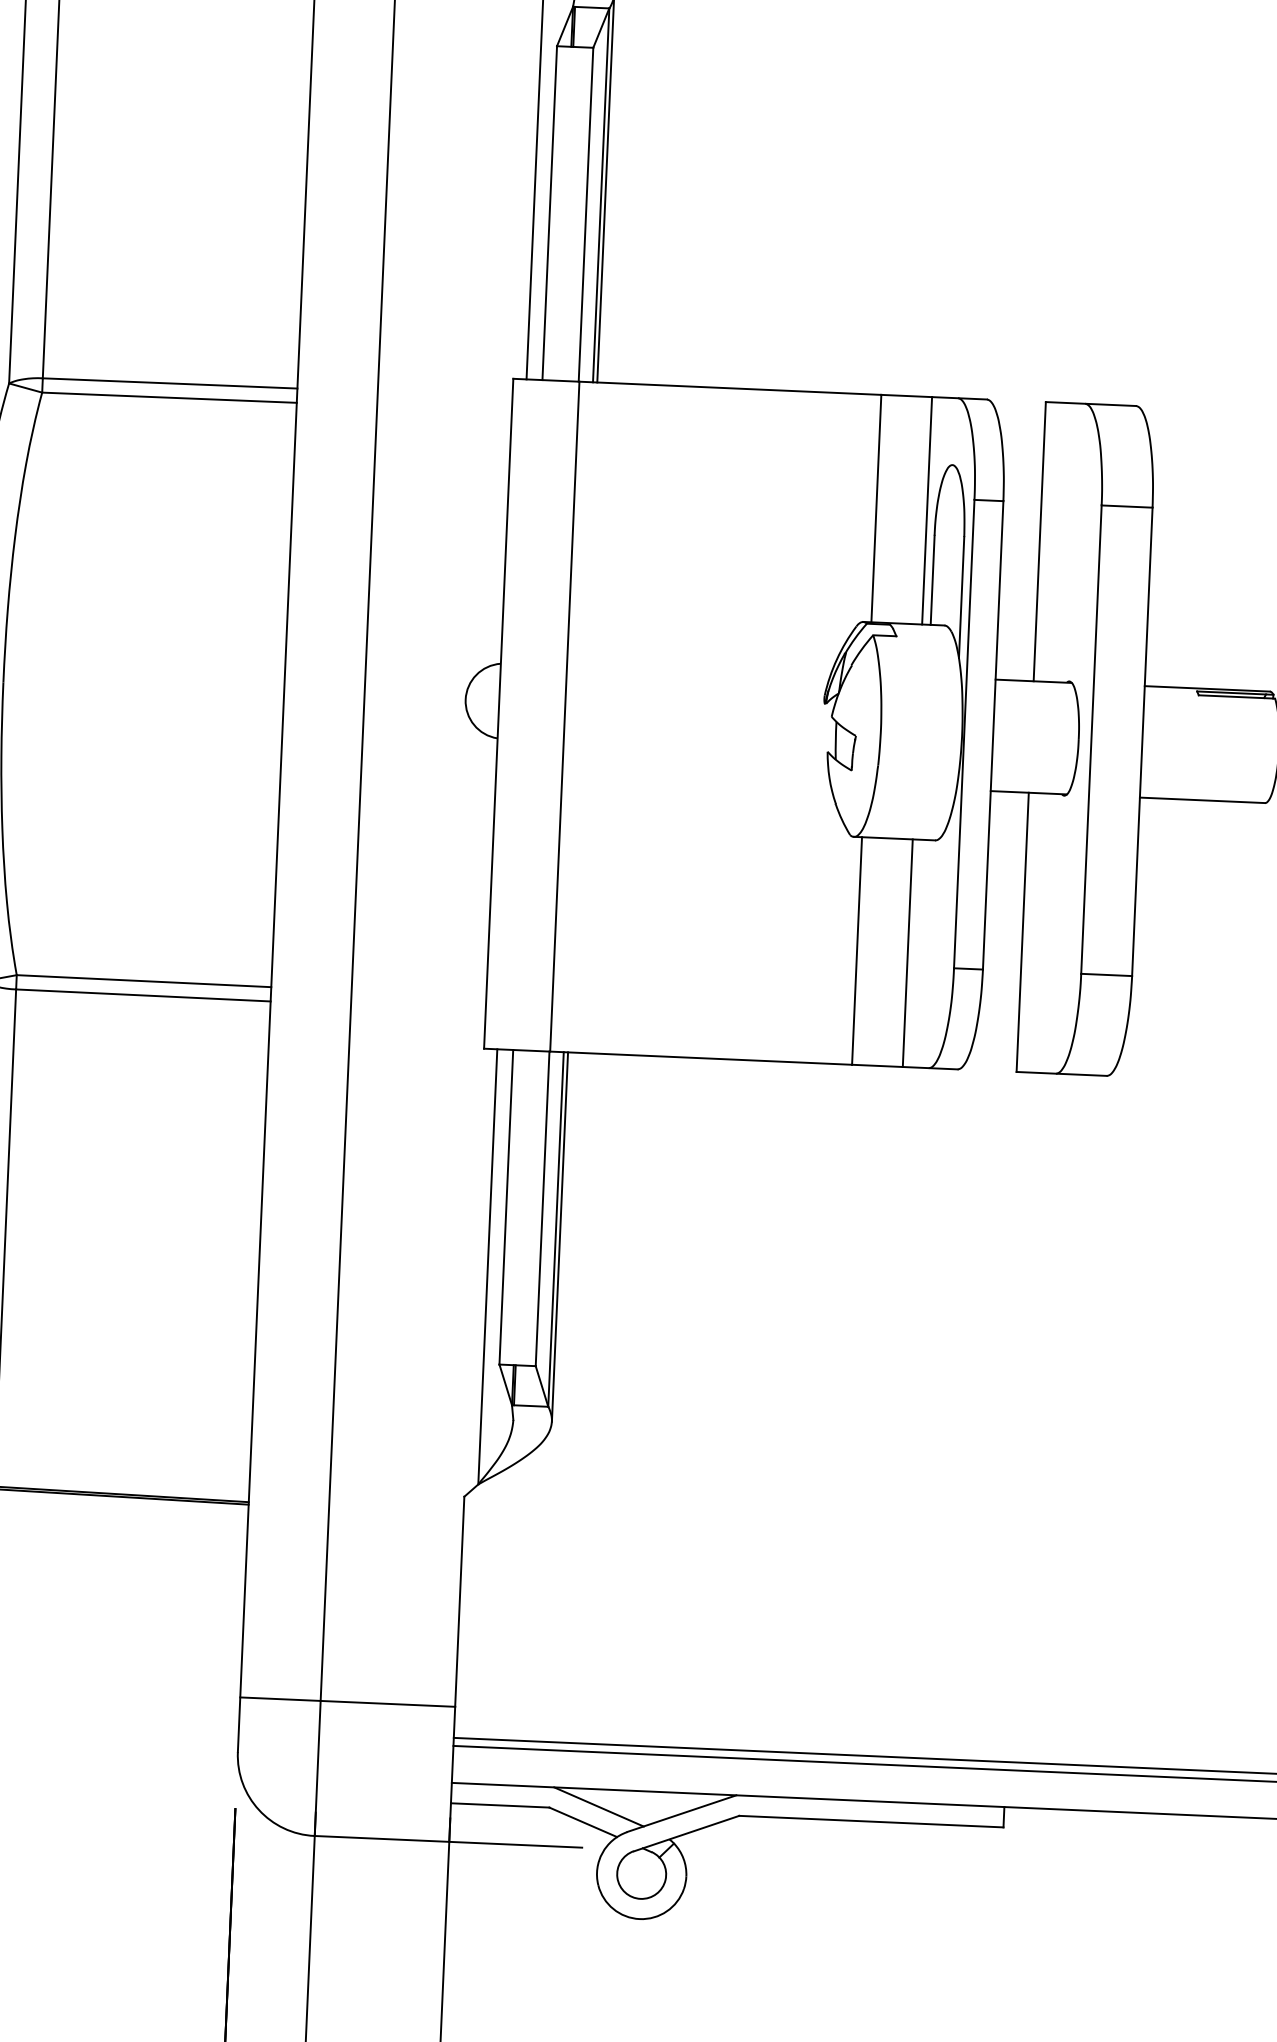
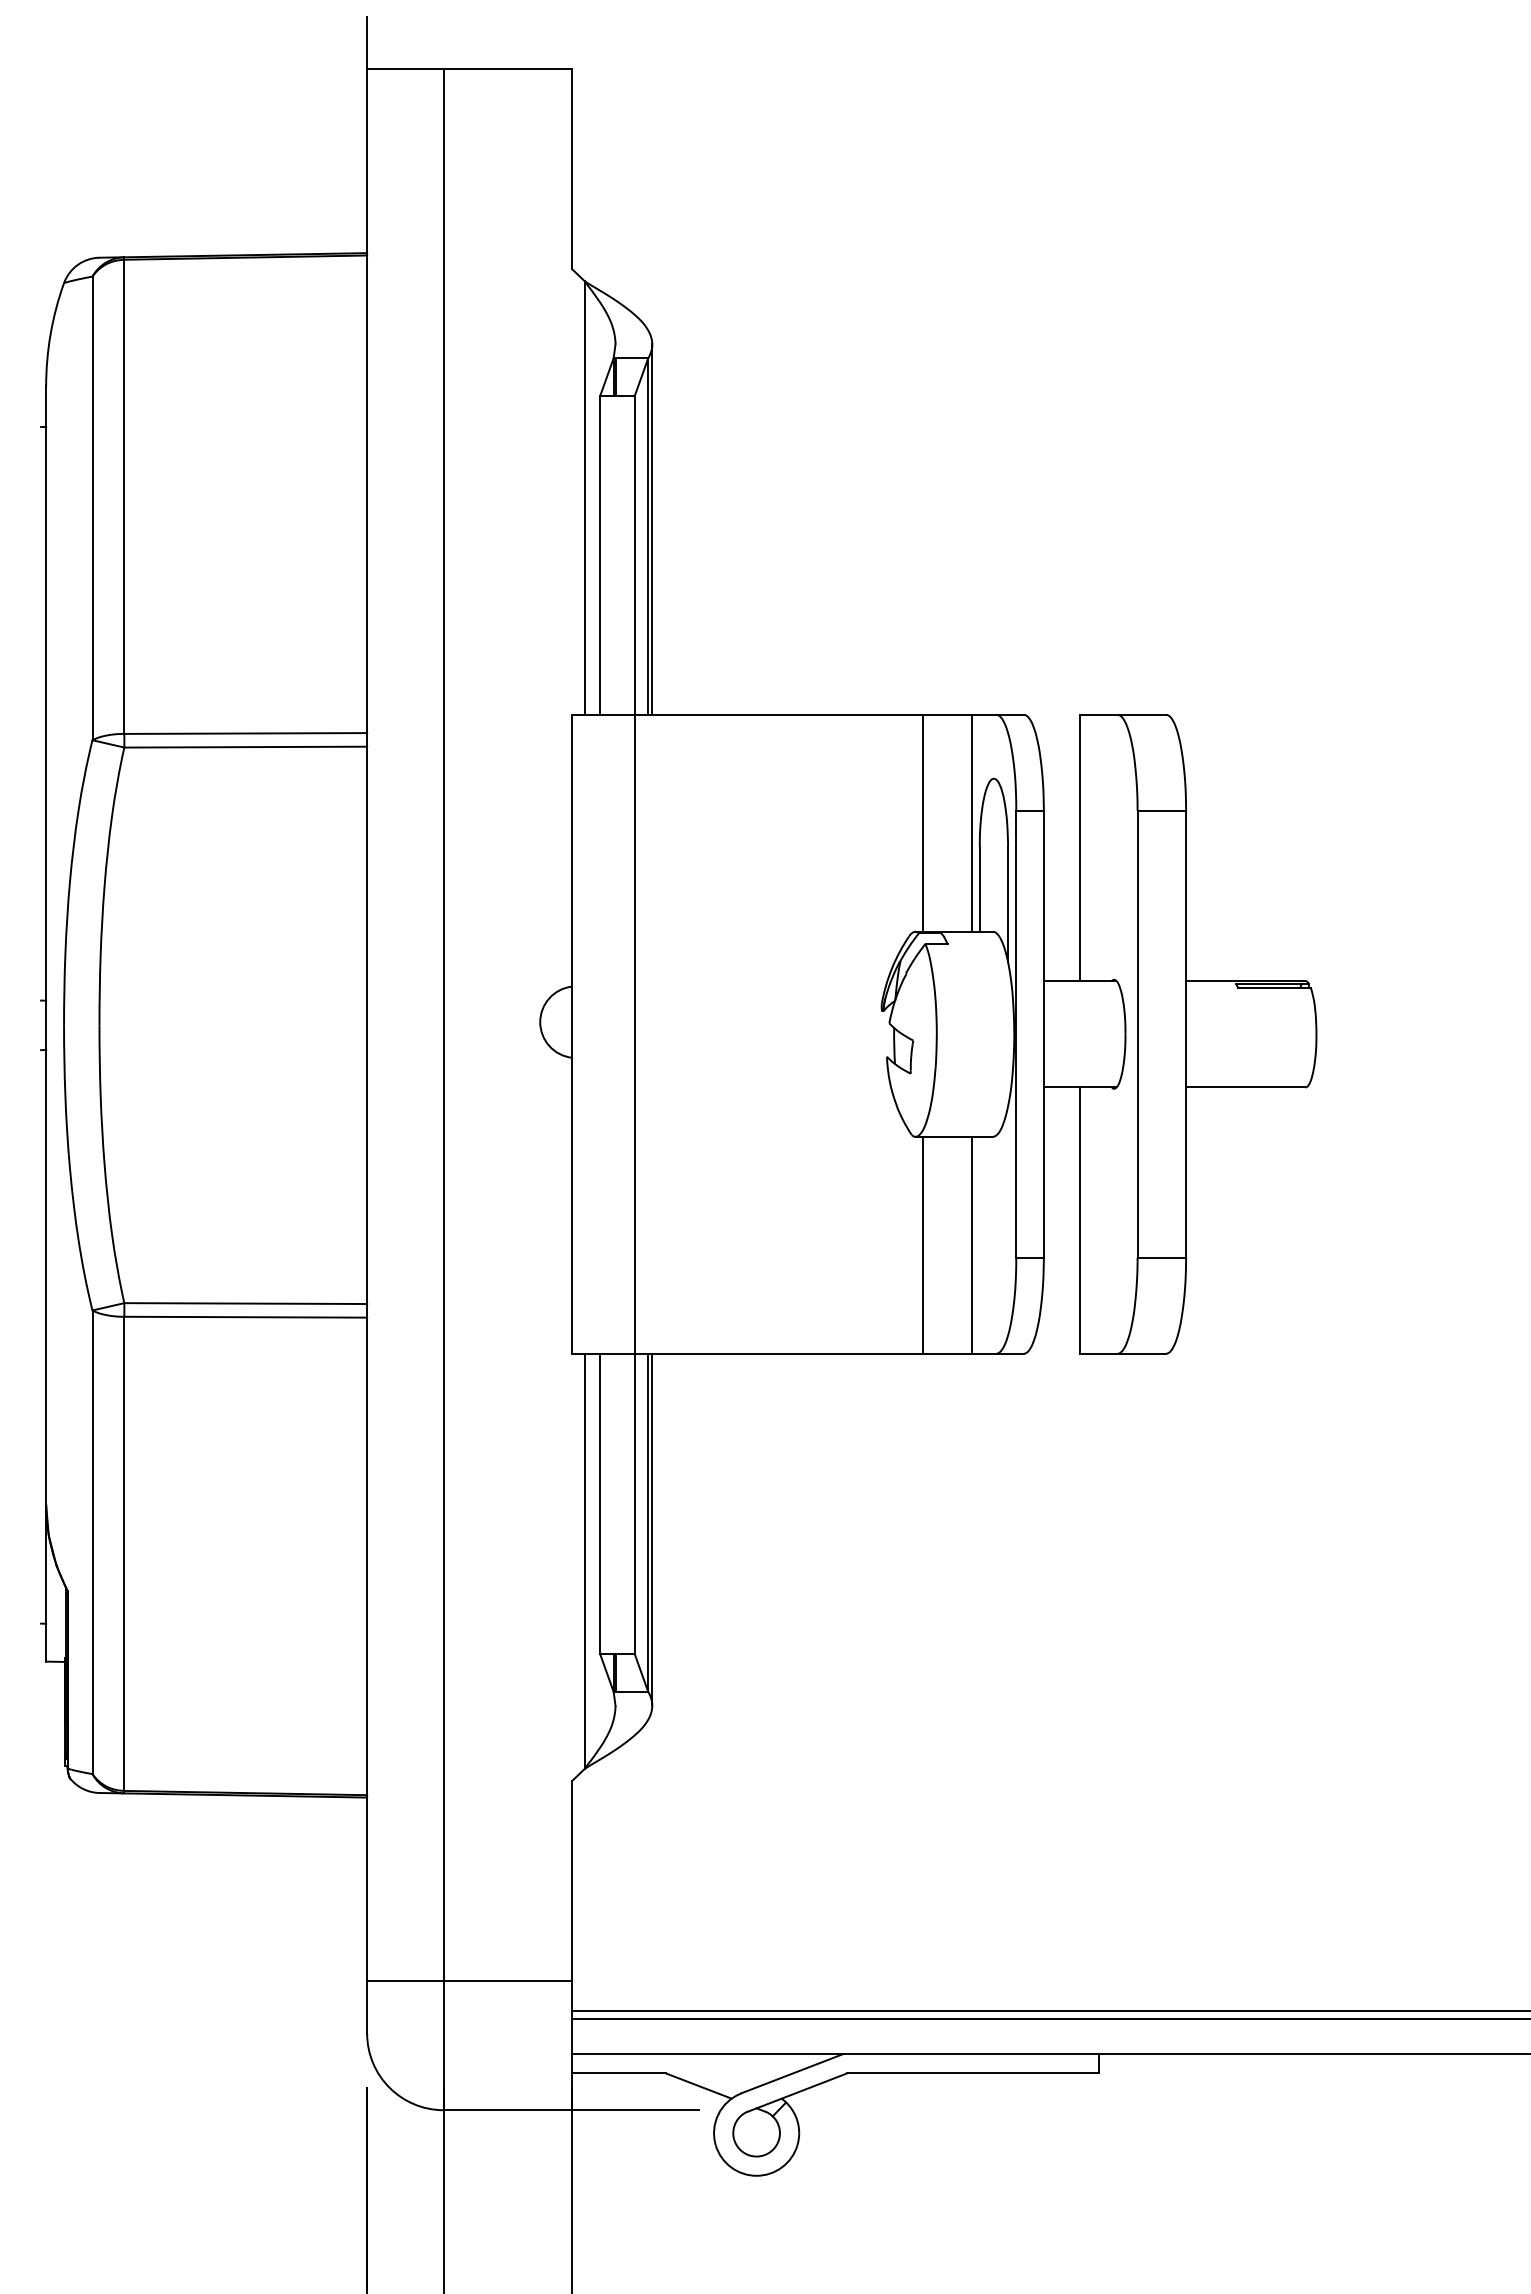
line: (598, 1806) -> (712, 2070), removed

